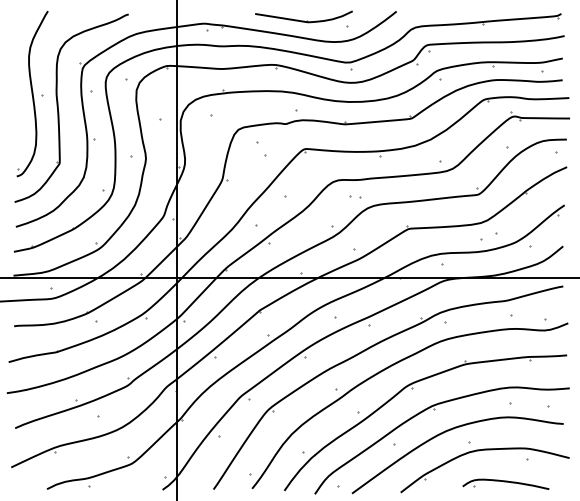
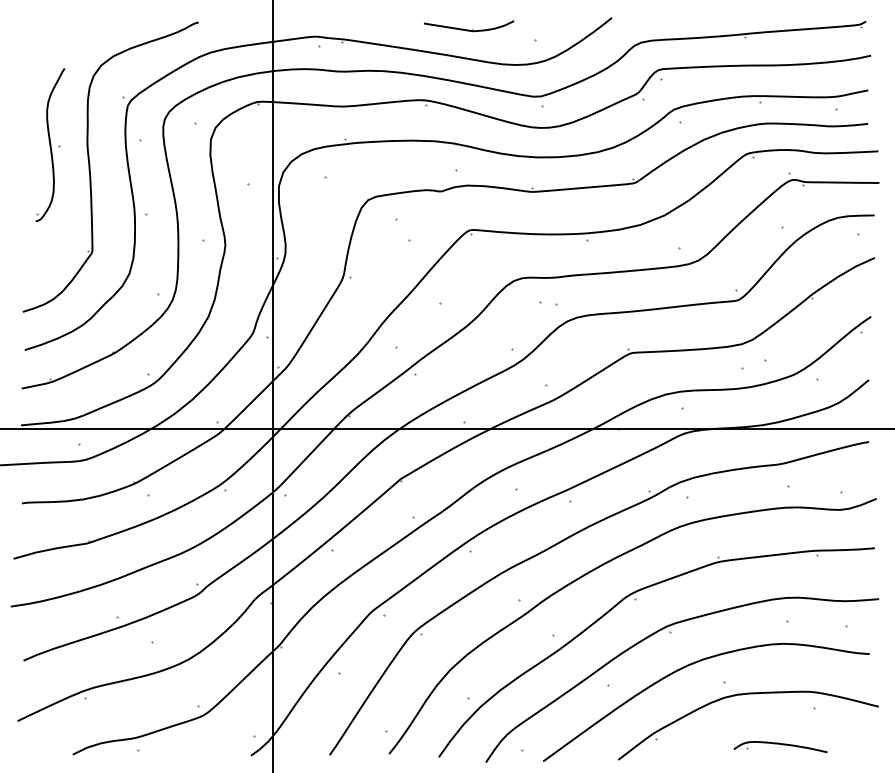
part: (303, 16) -> (468, 25), size x0.6
part: (32, 93) -> (50, 144), size x0.6
part: (505, 483) -> (779, 745), size x0.7

